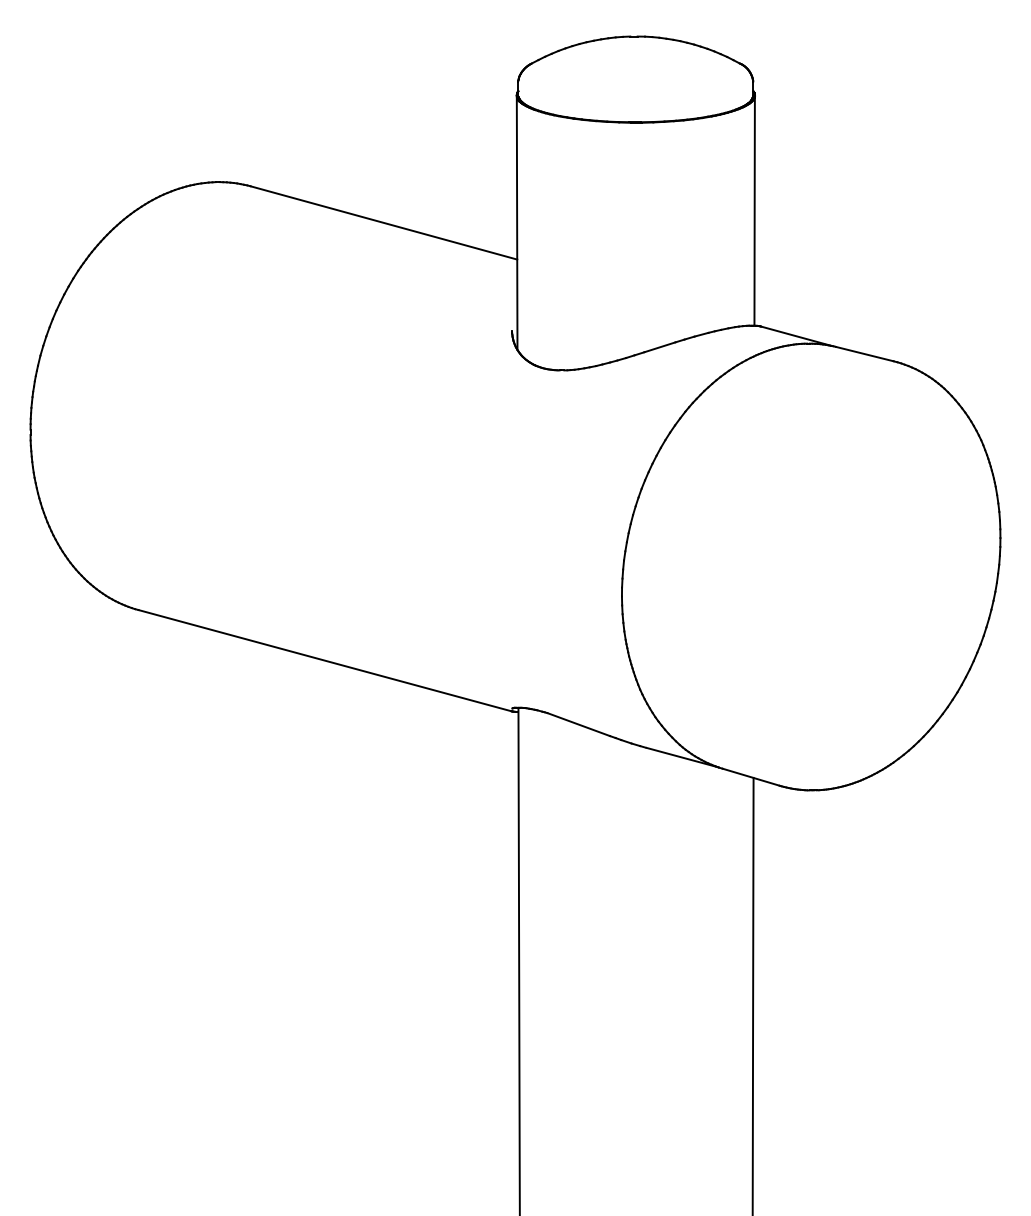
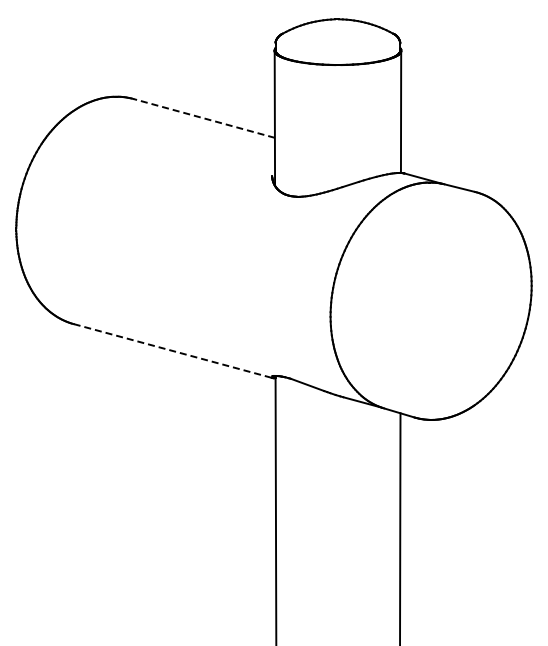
line: (382, 223) -> (203, 118), solid -> dashed
line: (324, 659) -> (172, 350), solid -> dashed

